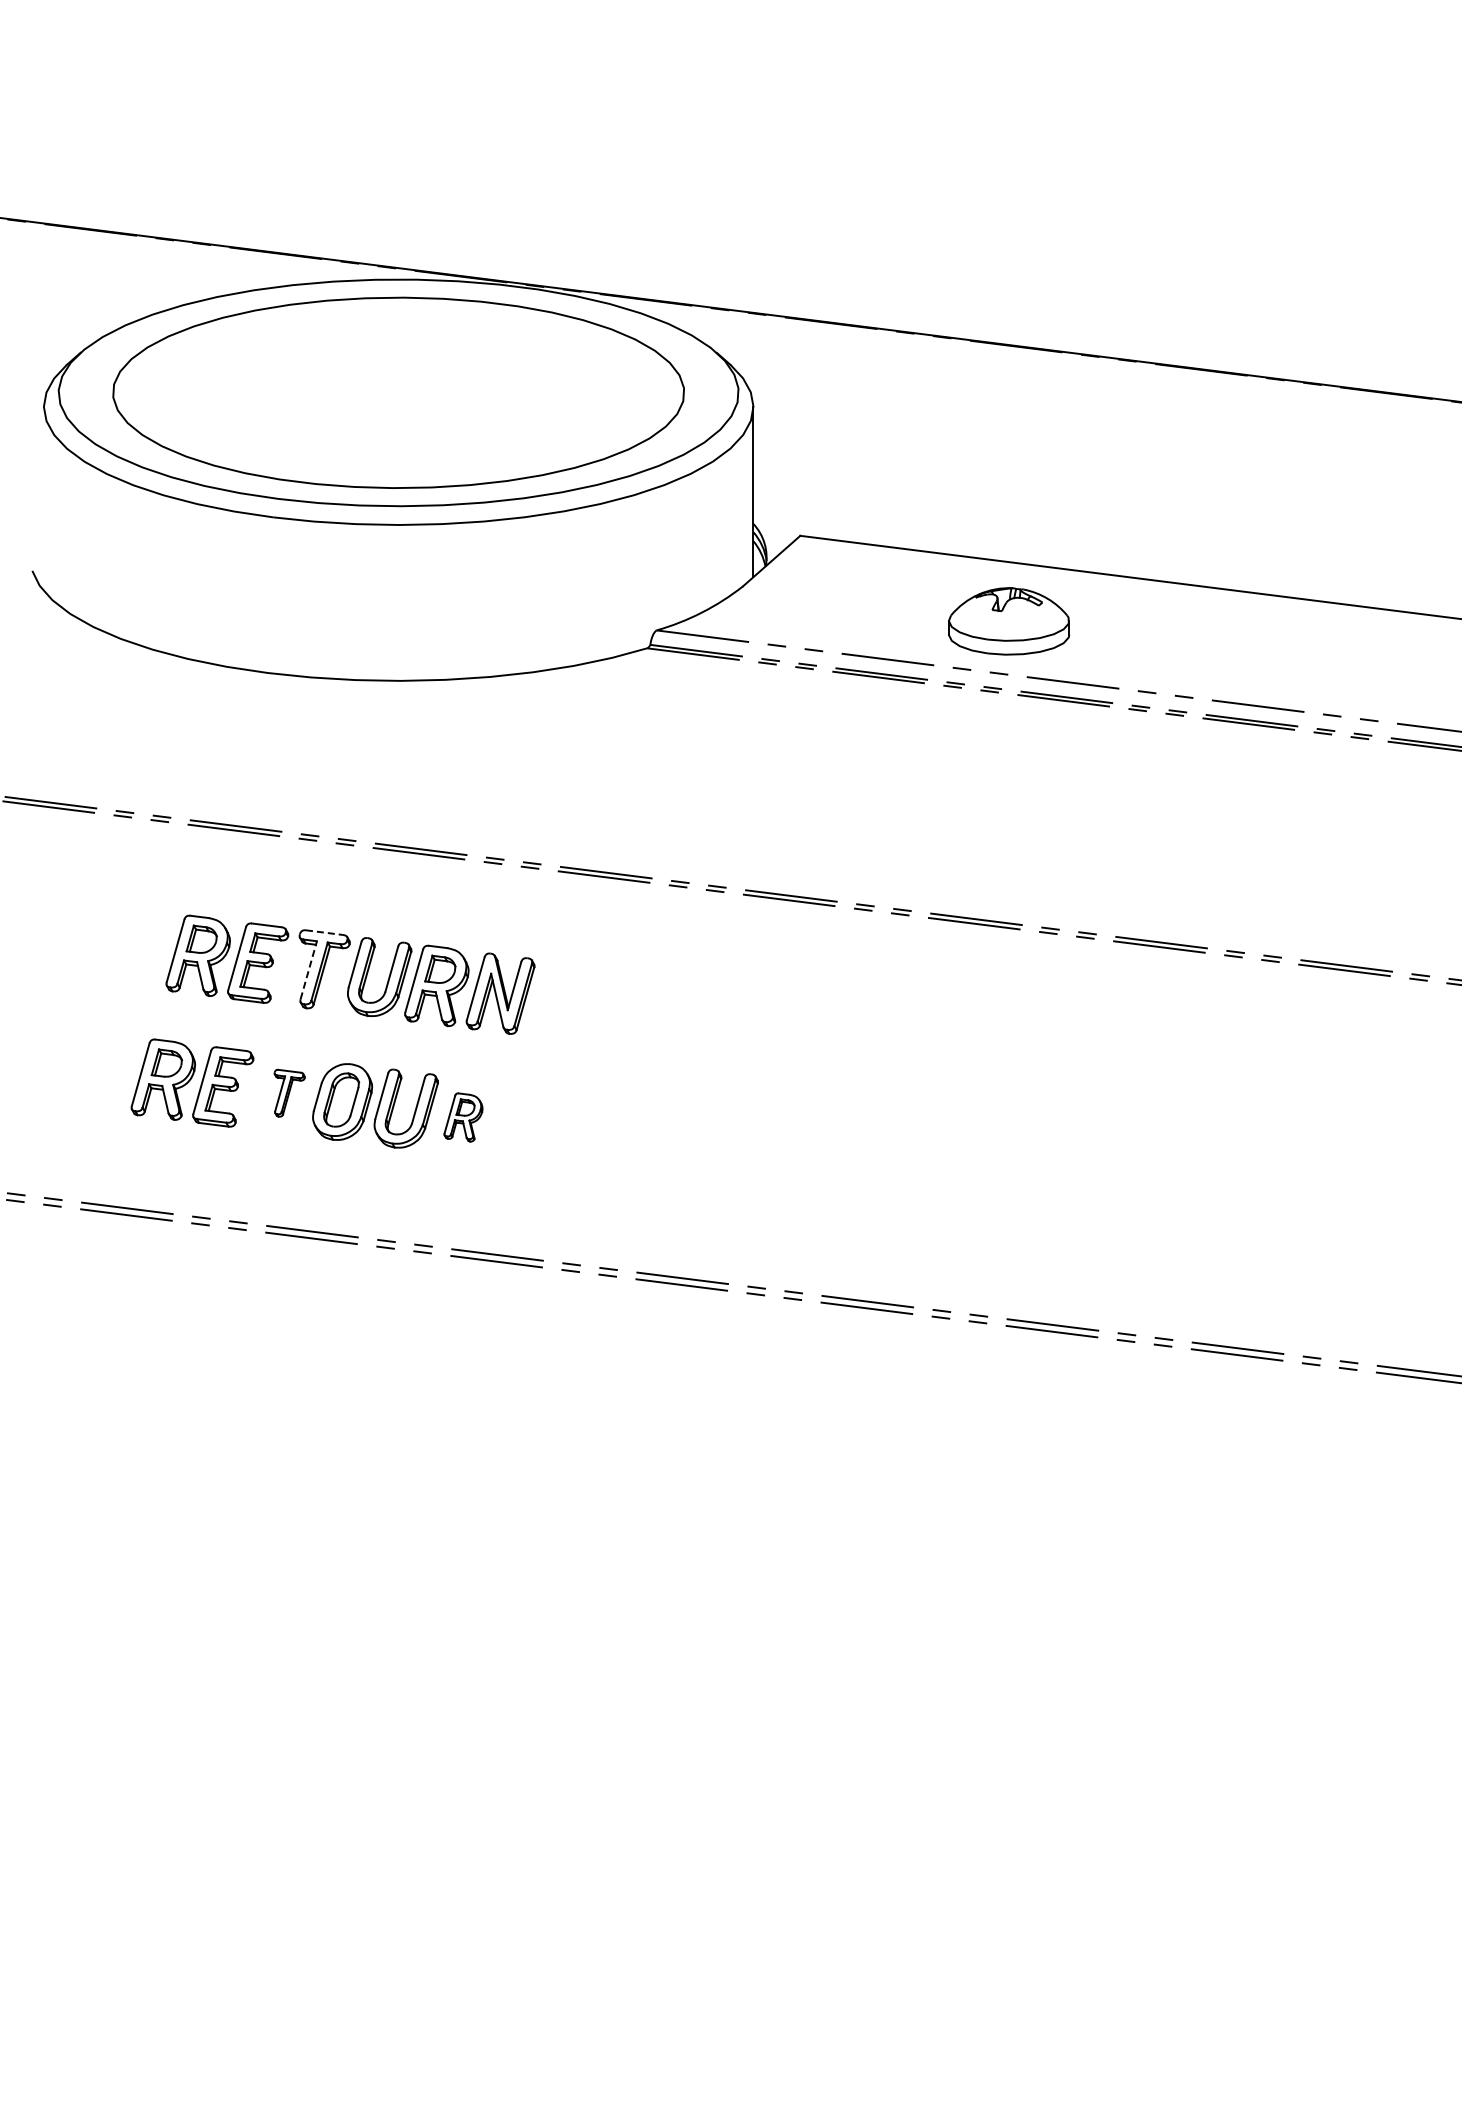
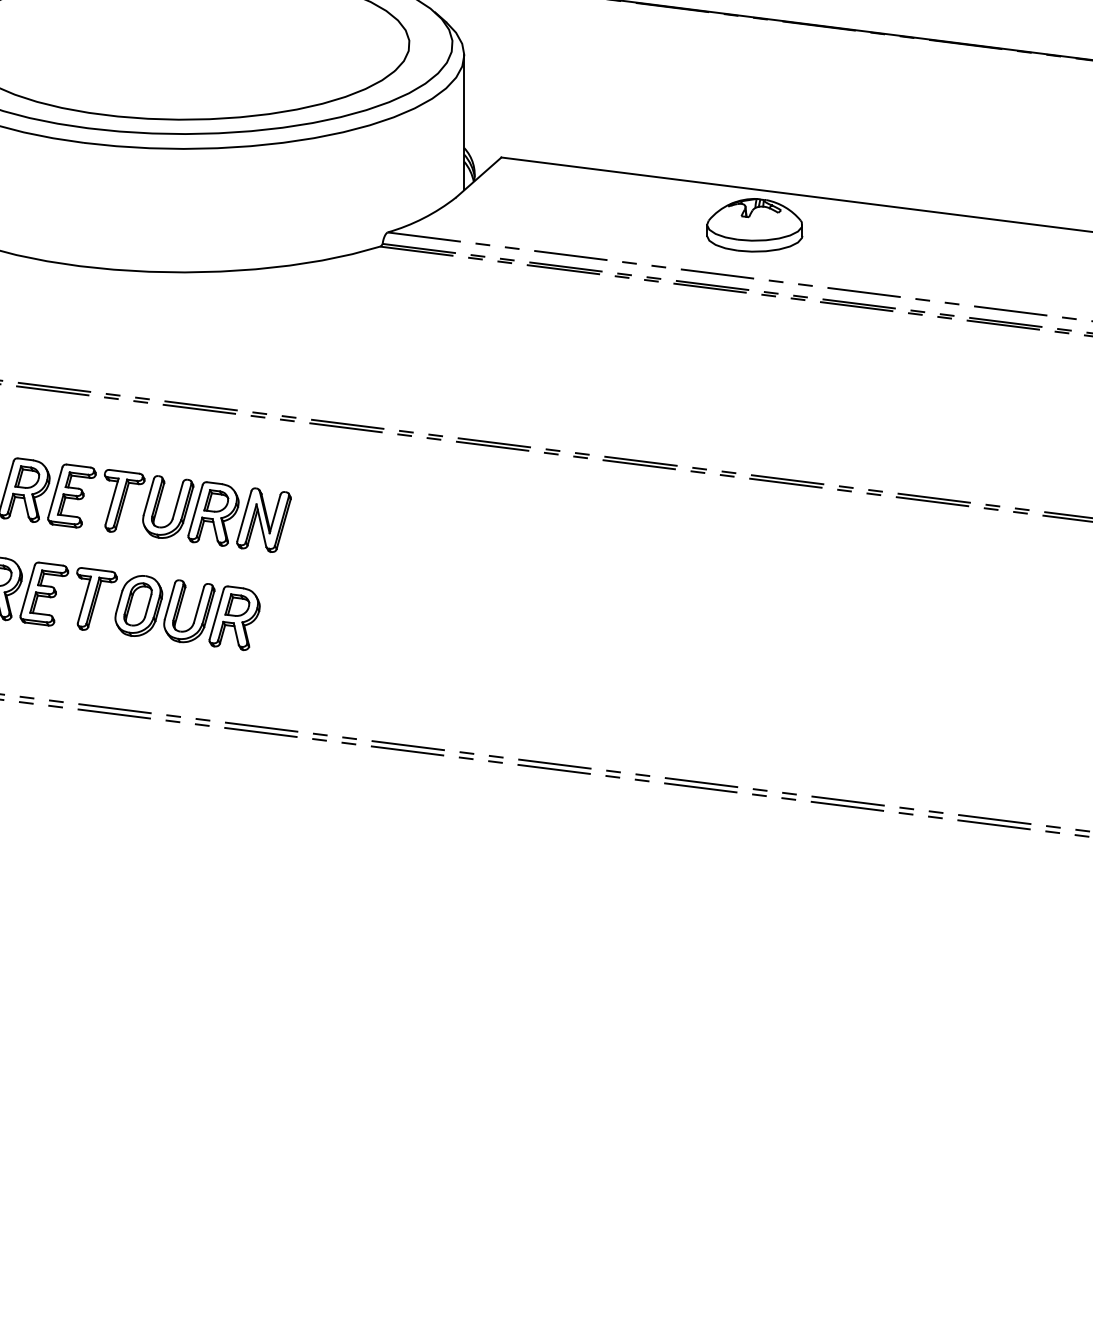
part: (1009, 621) -> (755, 225), moved
line: (324, 932) -> (124, 471), dashed -> solid
line: (308, 969) -> (111, 501), dashed -> solid
part: (289, 1093) -> (96, 599), size x1.67
part: (463, 1117) -> (234, 618), size x1.67

